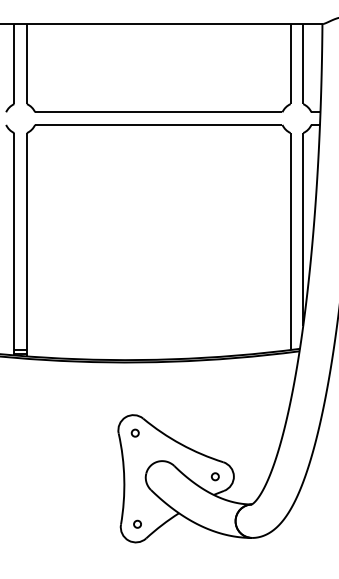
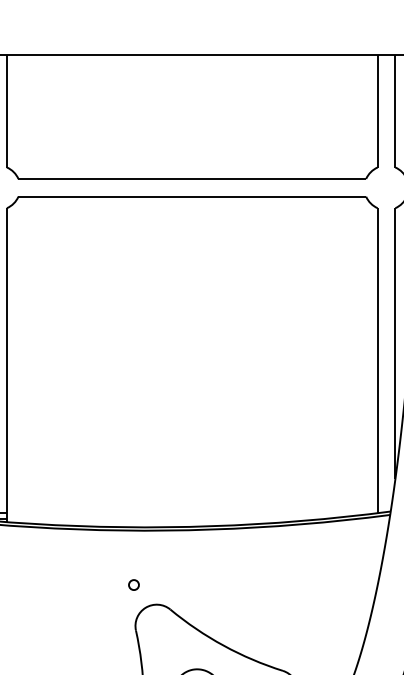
part: (134, 432) -> (132, 584), moved

